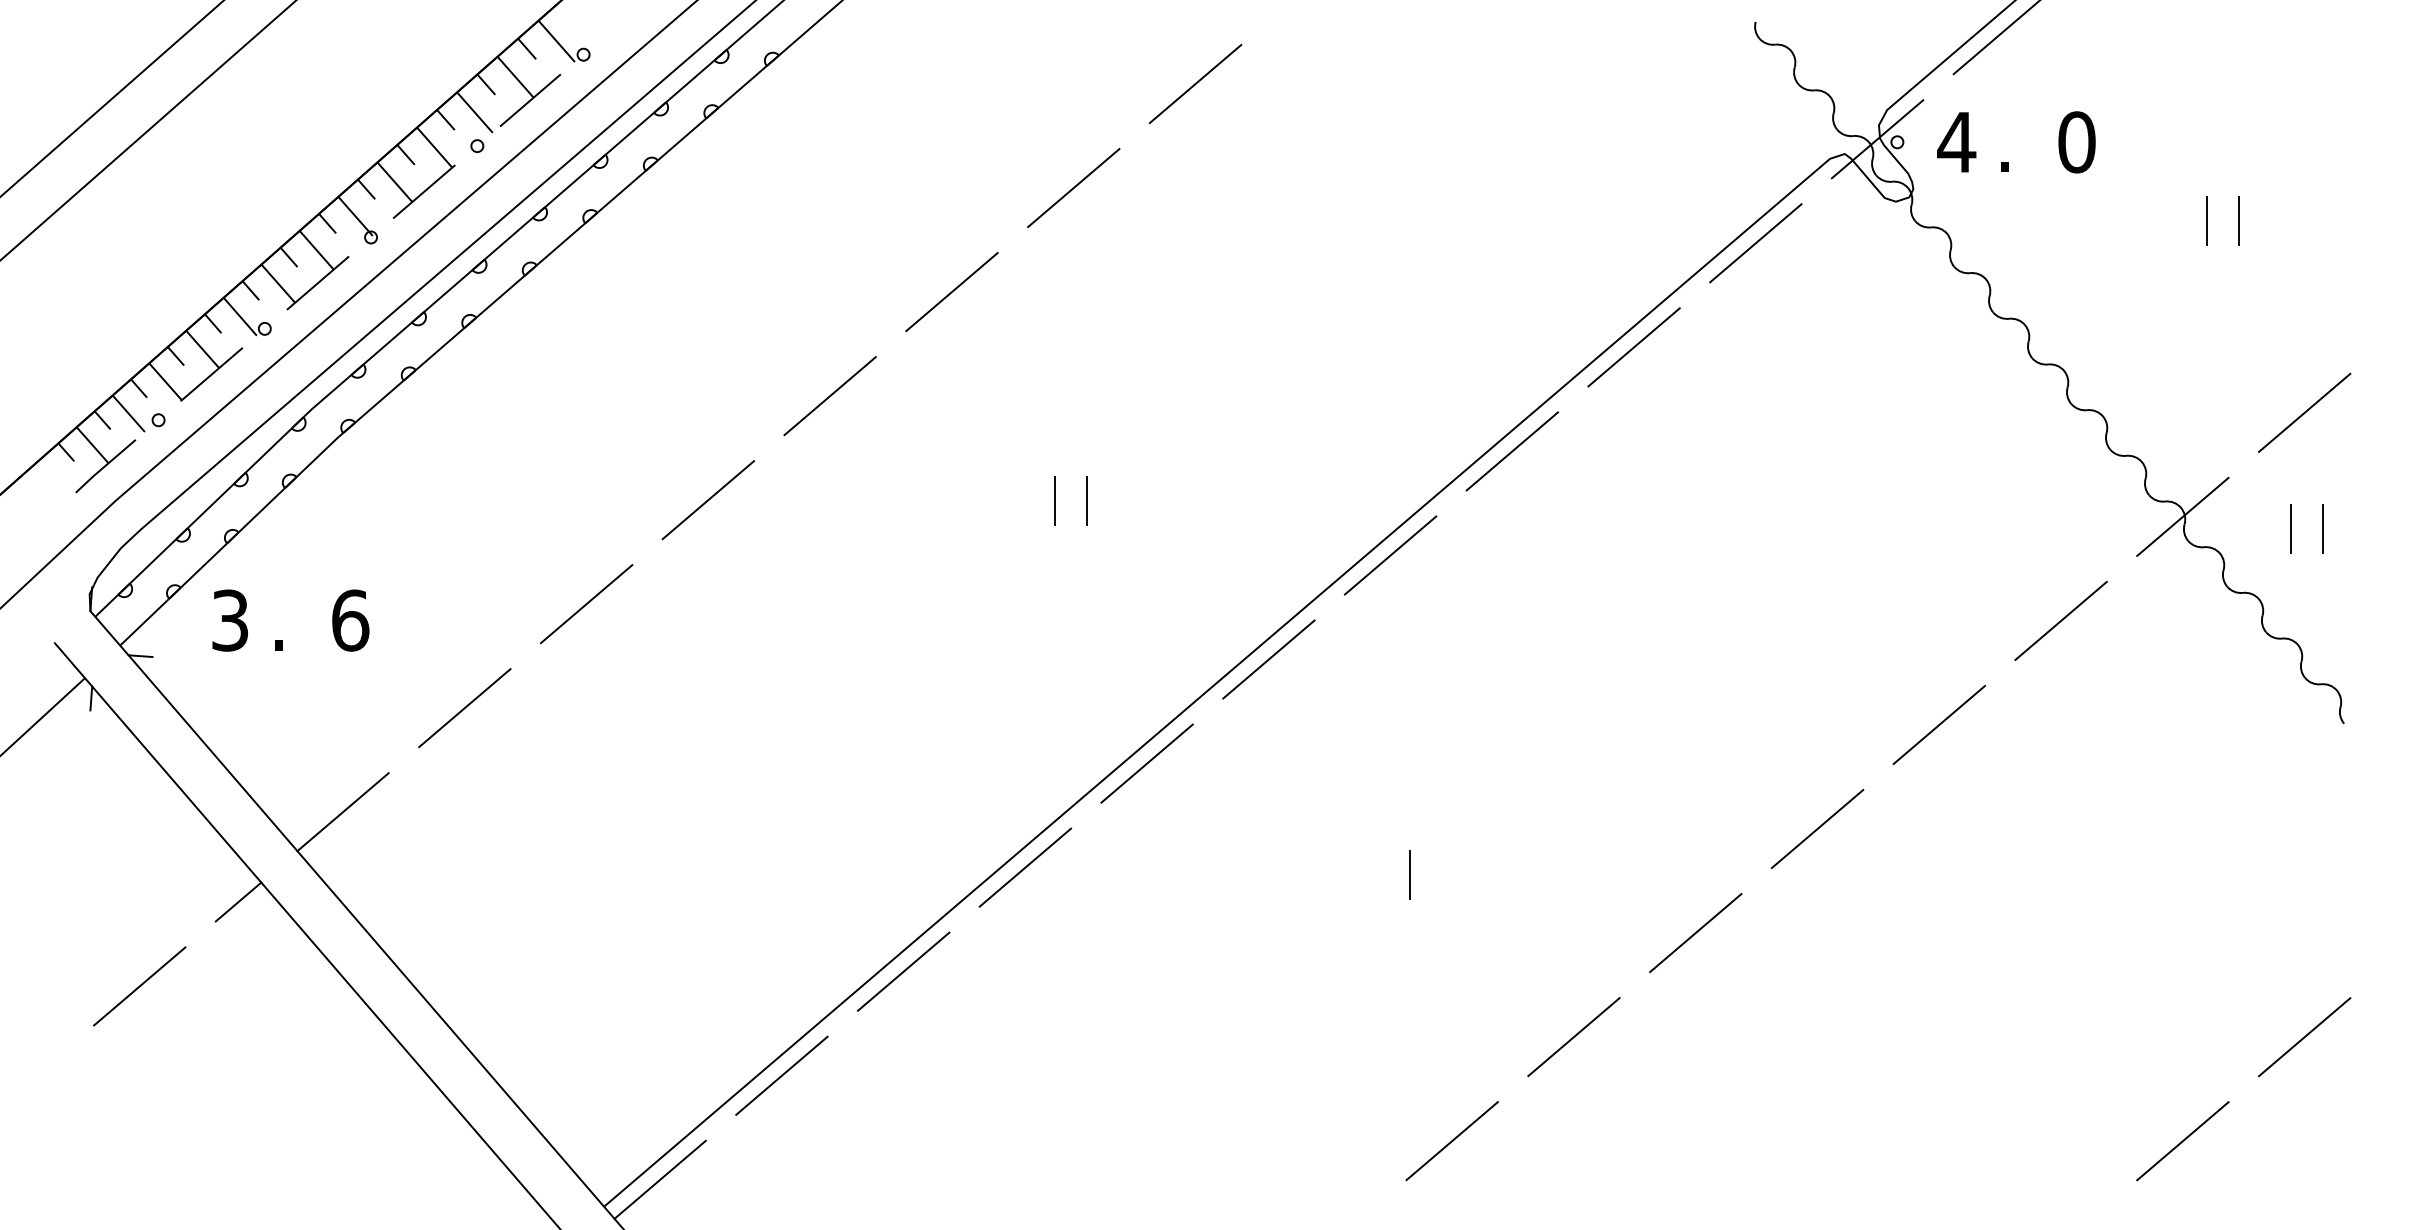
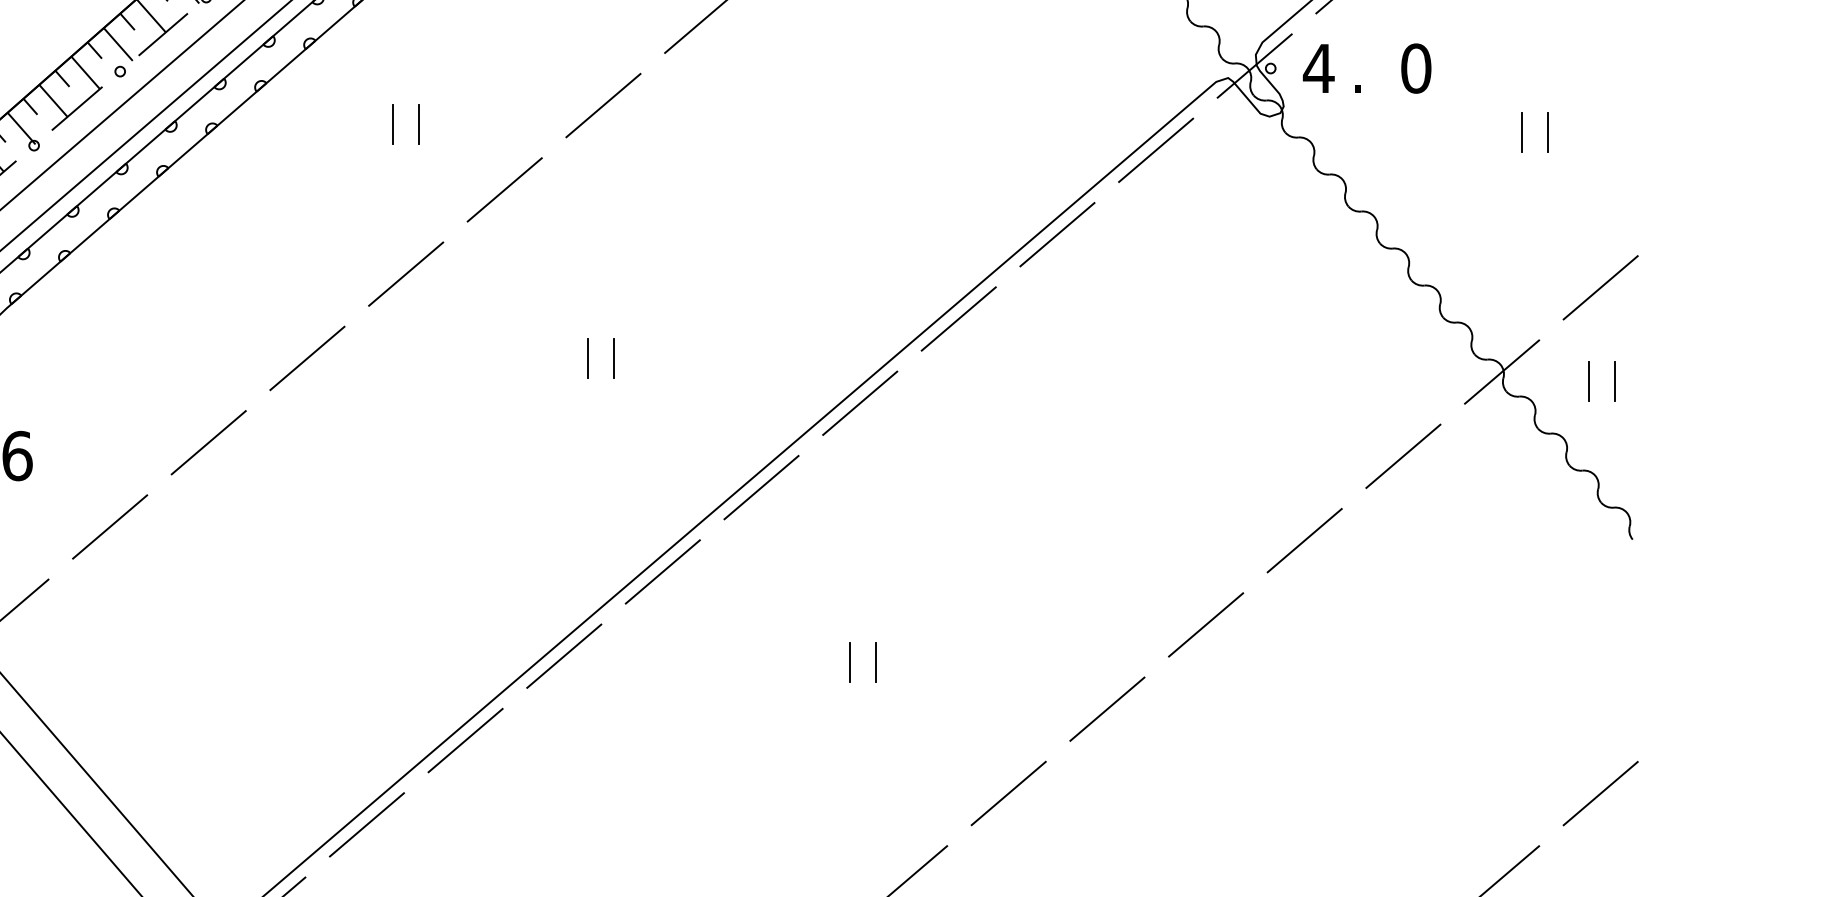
line: (814, 210) -> (393, 123), added
line: (846, 211) -> (419, 124), added
line: (1377, 875) -> (849, 662), added

